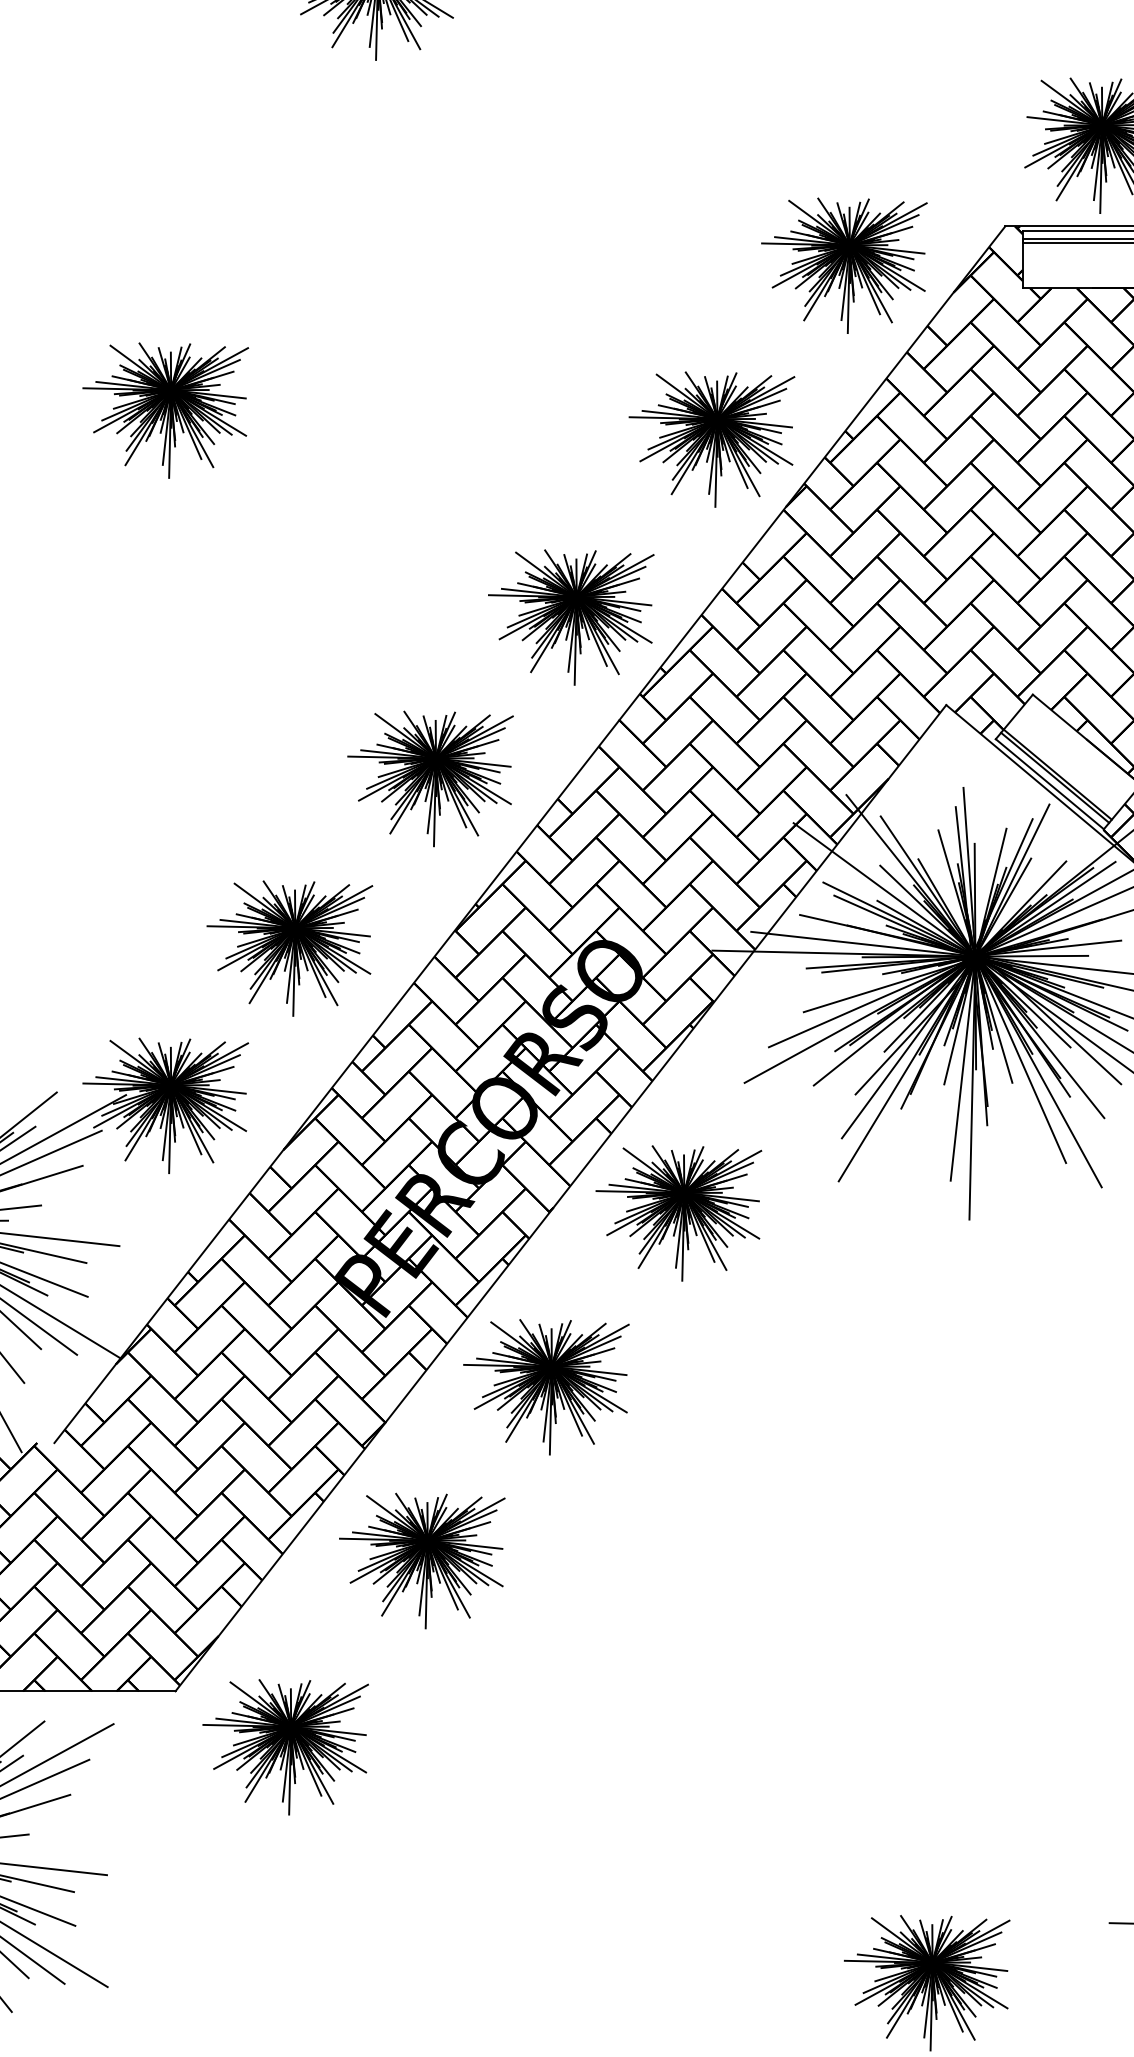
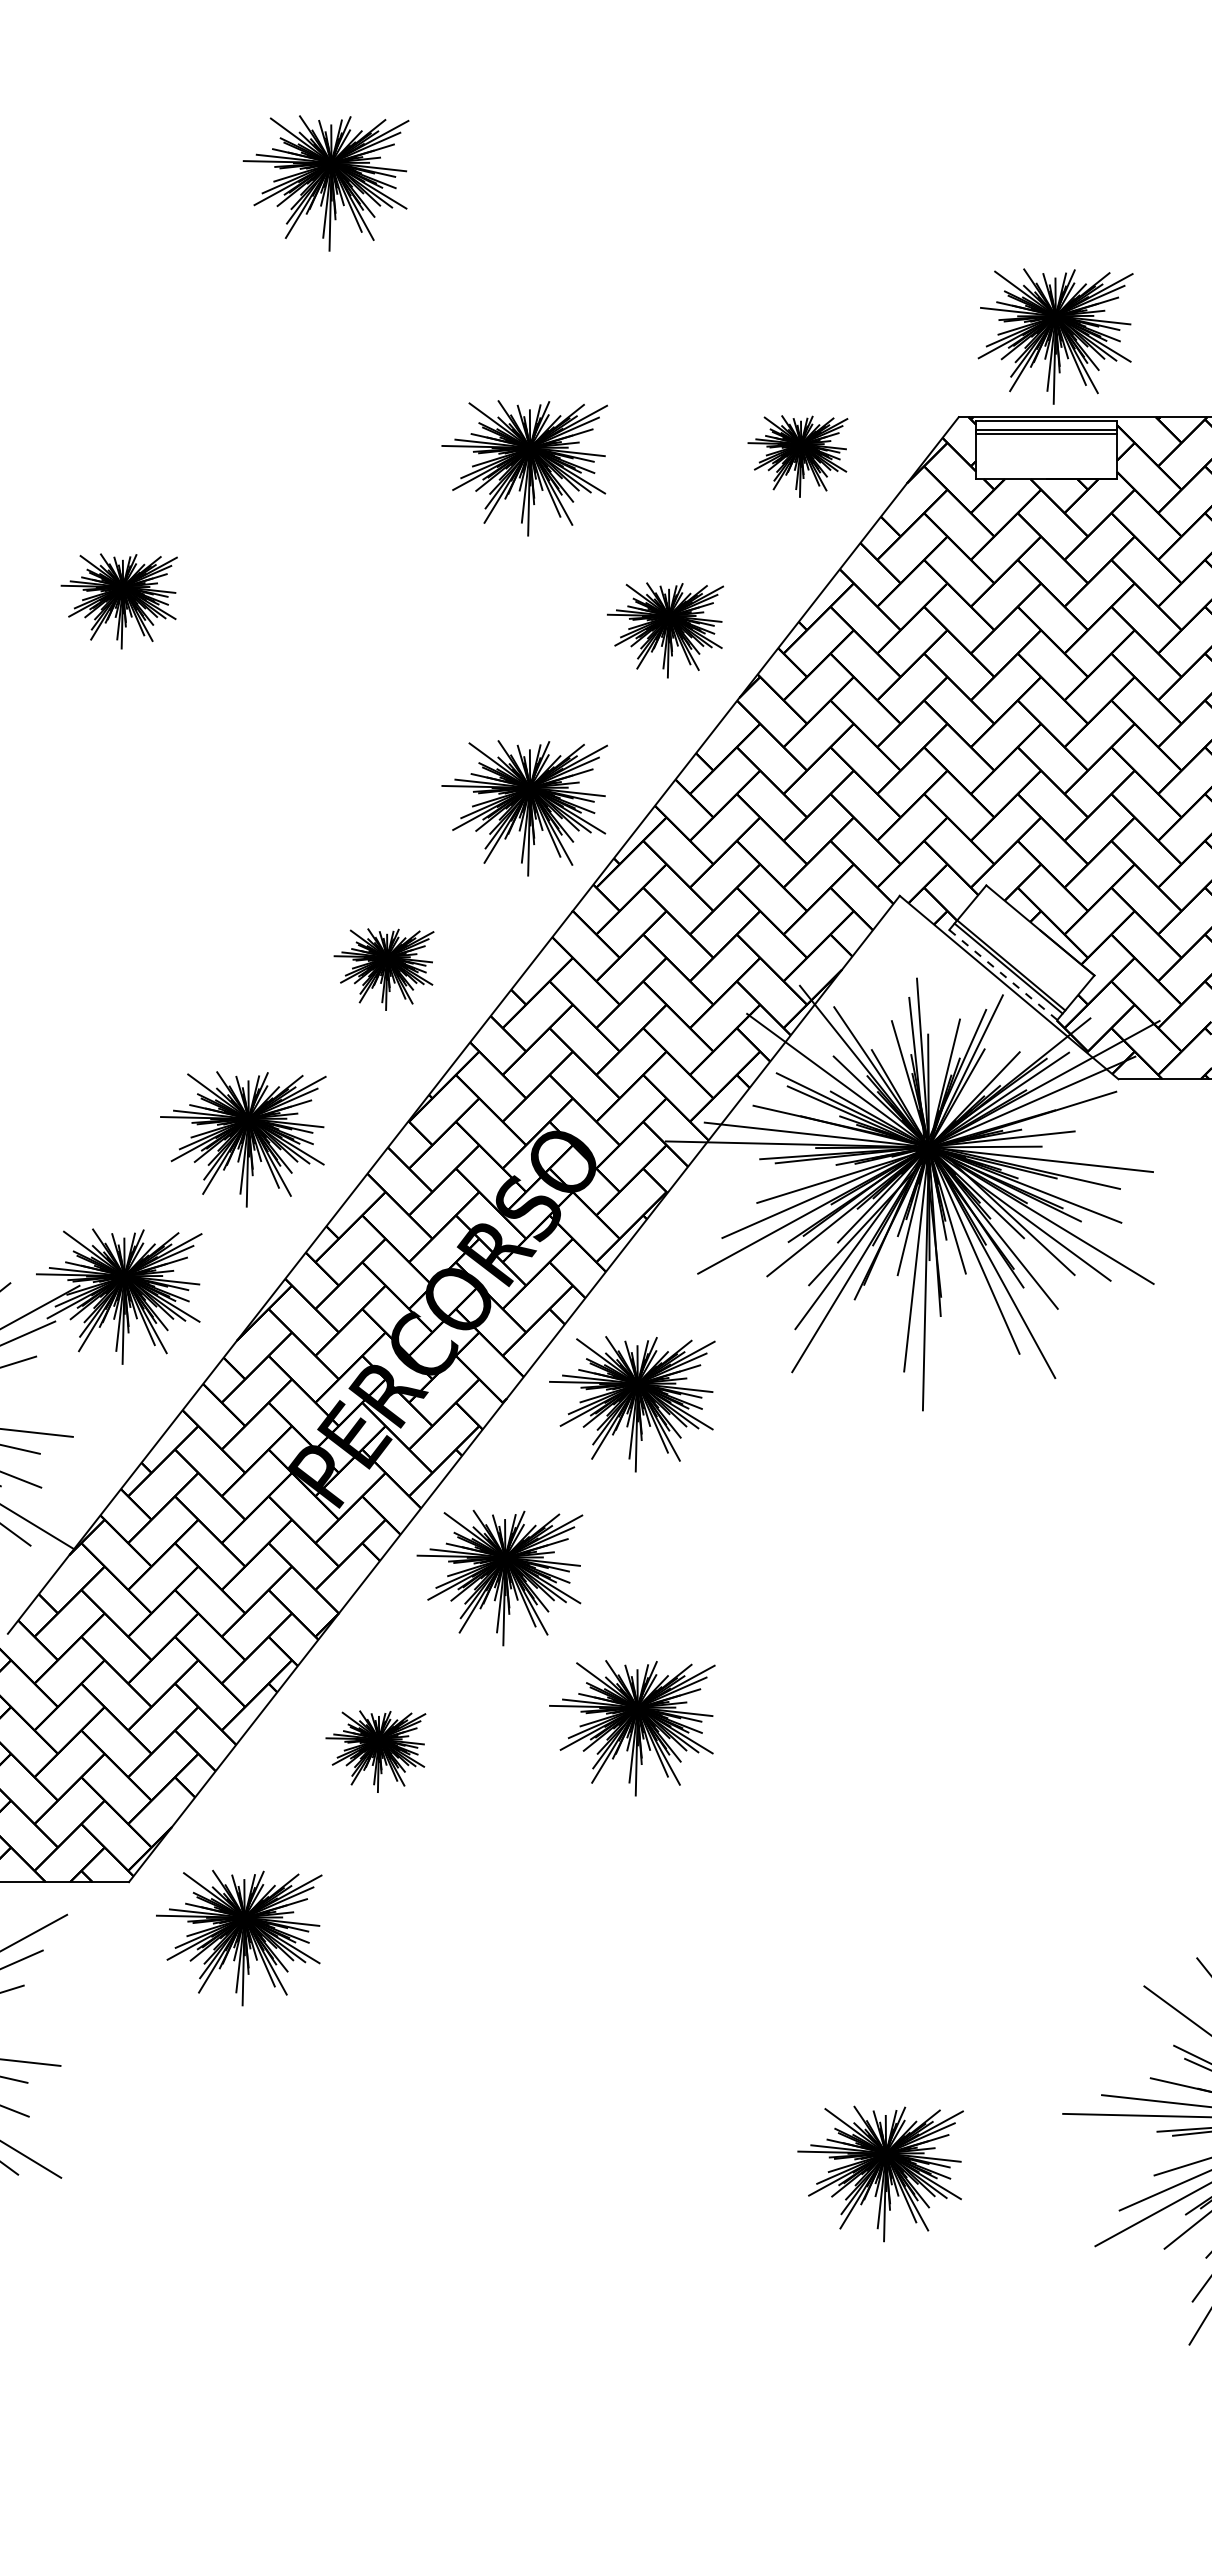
part: (844, 265) -> (797, 456), size x0.6
part: (571, 277) -> (524, 468), added
part: (166, 410) -> (119, 601), size x0.7
part: (712, 439) -> (665, 630), size x0.7
part: (430, 778) -> (383, 969), size x0.6
line: (1049, 783) -> (1002, 974), solid -> dashed
part: (679, 1537) -> (632, 1728), added
part: (422, 1560) -> (375, 1751), size x0.6

